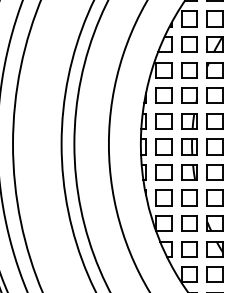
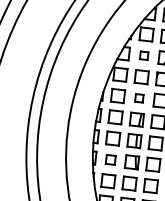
part: (189, 44) -> (144, 55), size x0.6
part: (189, 95) -> (139, 98), size x0.6
part: (163, 172) -> (110, 159), size x0.7

